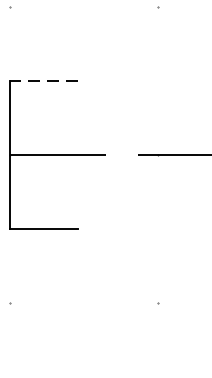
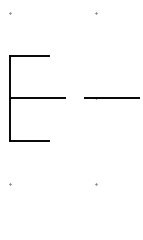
line: (43, 80) -> (29, 55), dashed -> solid

